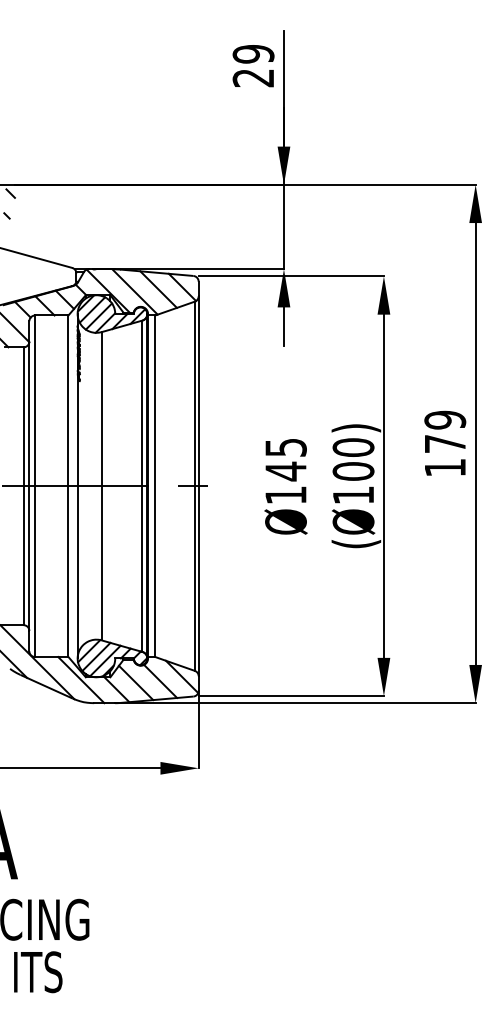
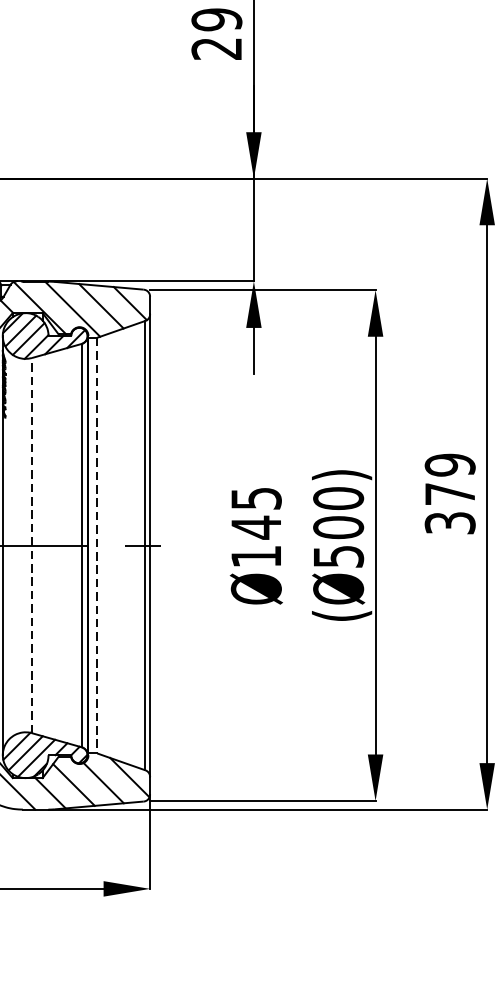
text: (445, 467) -> (450, 522), 179 -> 379
line: (101, 485) -> (31, 544), solid -> dashed
line: (155, 486) -> (97, 545), solid -> dashed
text: (353, 495) -> (338, 556), (Ø100) -> (Ø500)

